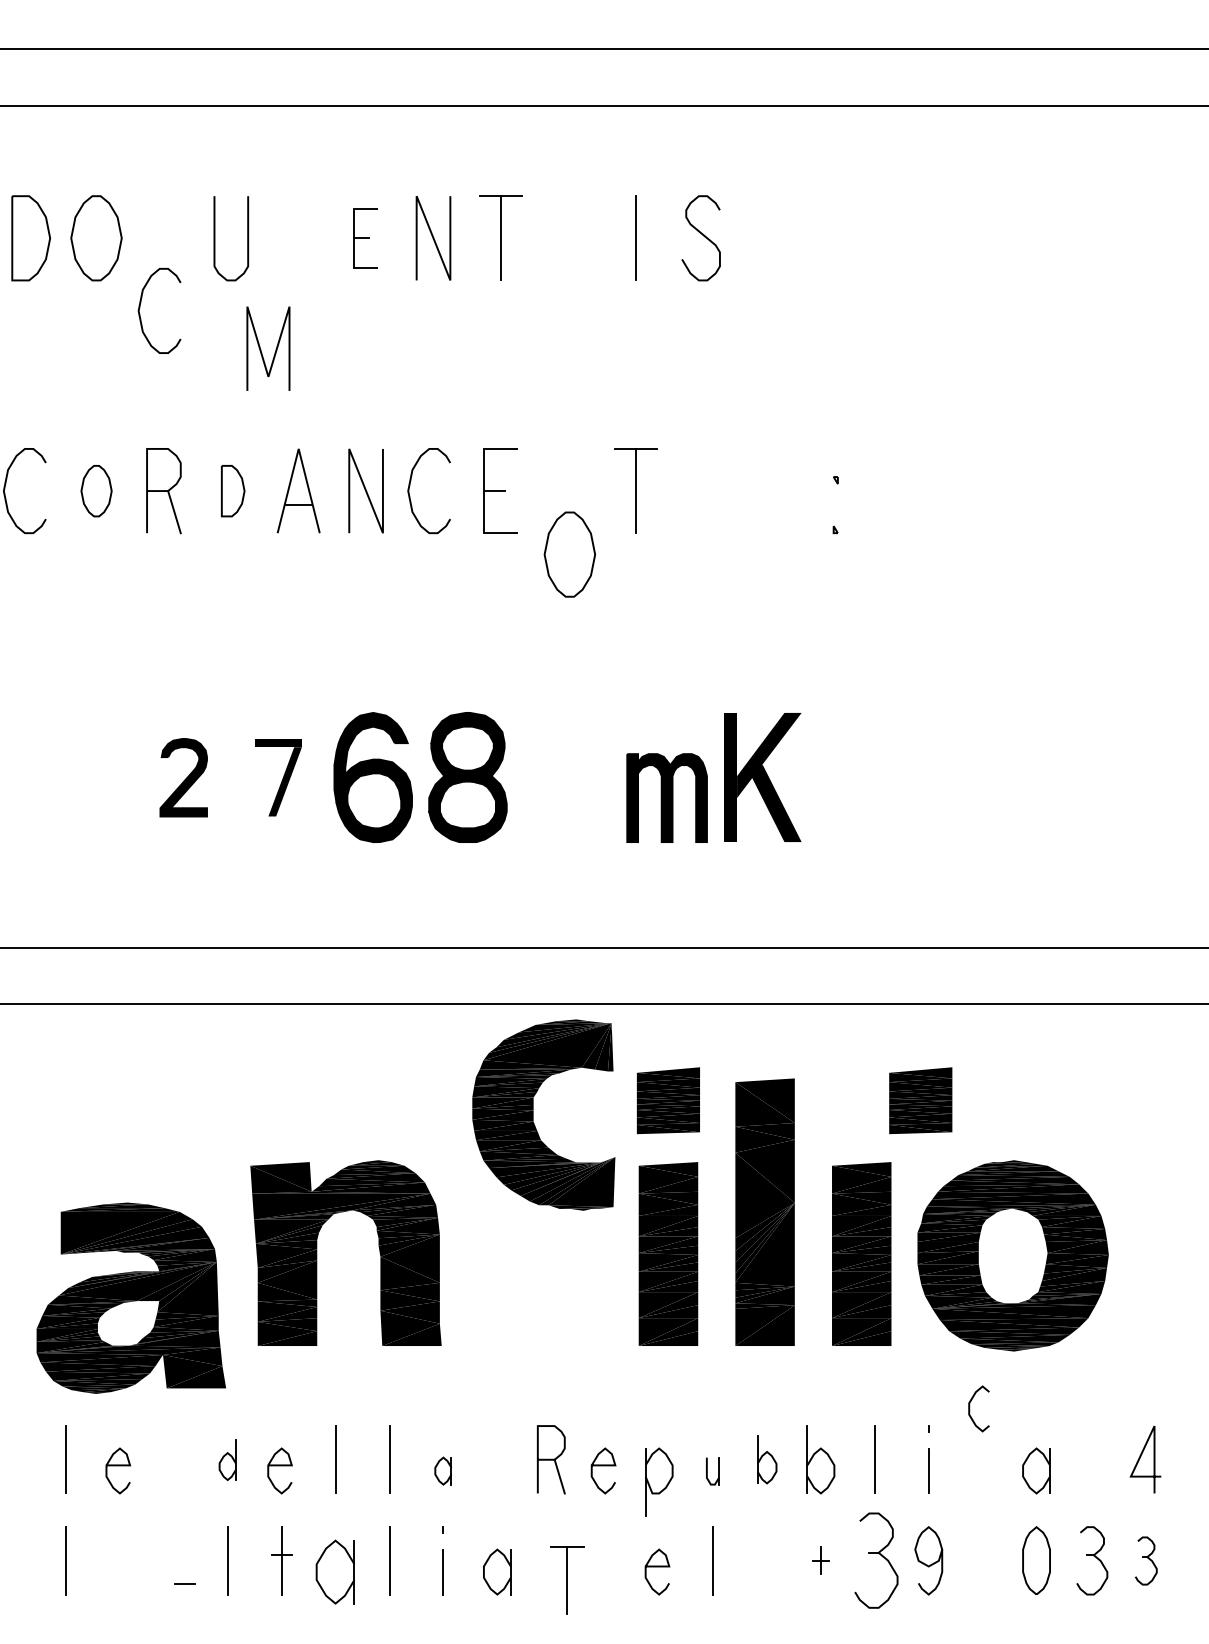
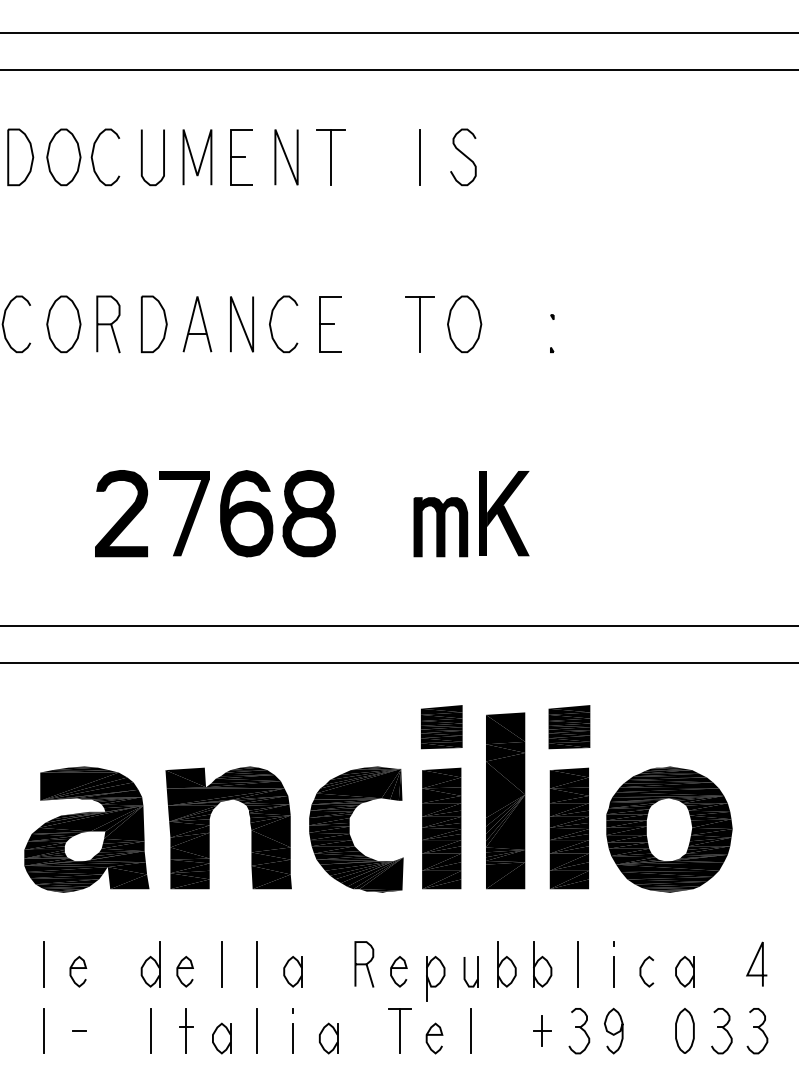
part: (365, 238) -> (241, 157), size x1.43
curve: (141, 314) -> (93, 159), moved
line: (262, 350) -> (193, 158), moved
part: (95, 491) -> (63, 324), size x1.67
part: (232, 491) -> (153, 324), size x1.67
part: (569, 554) -> (464, 324), moved
part: (183, 777) -> (121, 513), size x1.67
part: (279, 777) -> (184, 513), size x1.67
part: (920, 1101) -> (569, 727), moved
part: (533, 1114) -> (349, 829), moved
part: (130, 1298) -> (86, 829), moved
curve: (970, 1408) -> (641, 971), moved
part: (227, 1459) -> (150, 964), size x1.67
part: (766, 1459) -> (506, 964), size x1.43
part: (442, 1470) -> (292, 971), size x1.67
part: (711, 1470) -> (470, 971), size x1.67
part: (820, 1559) -> (542, 1030), size x1.67
part: (876, 1561) -> (579, 1031), size x0.71
part: (1146, 1561) -> (757, 1031), size x1.43
part: (335, 1571) -> (221, 1038), size x0.71
part: (566, 1579) -> (399, 1030), moved
line: (185, 1582) -> (79, 1030), moved

